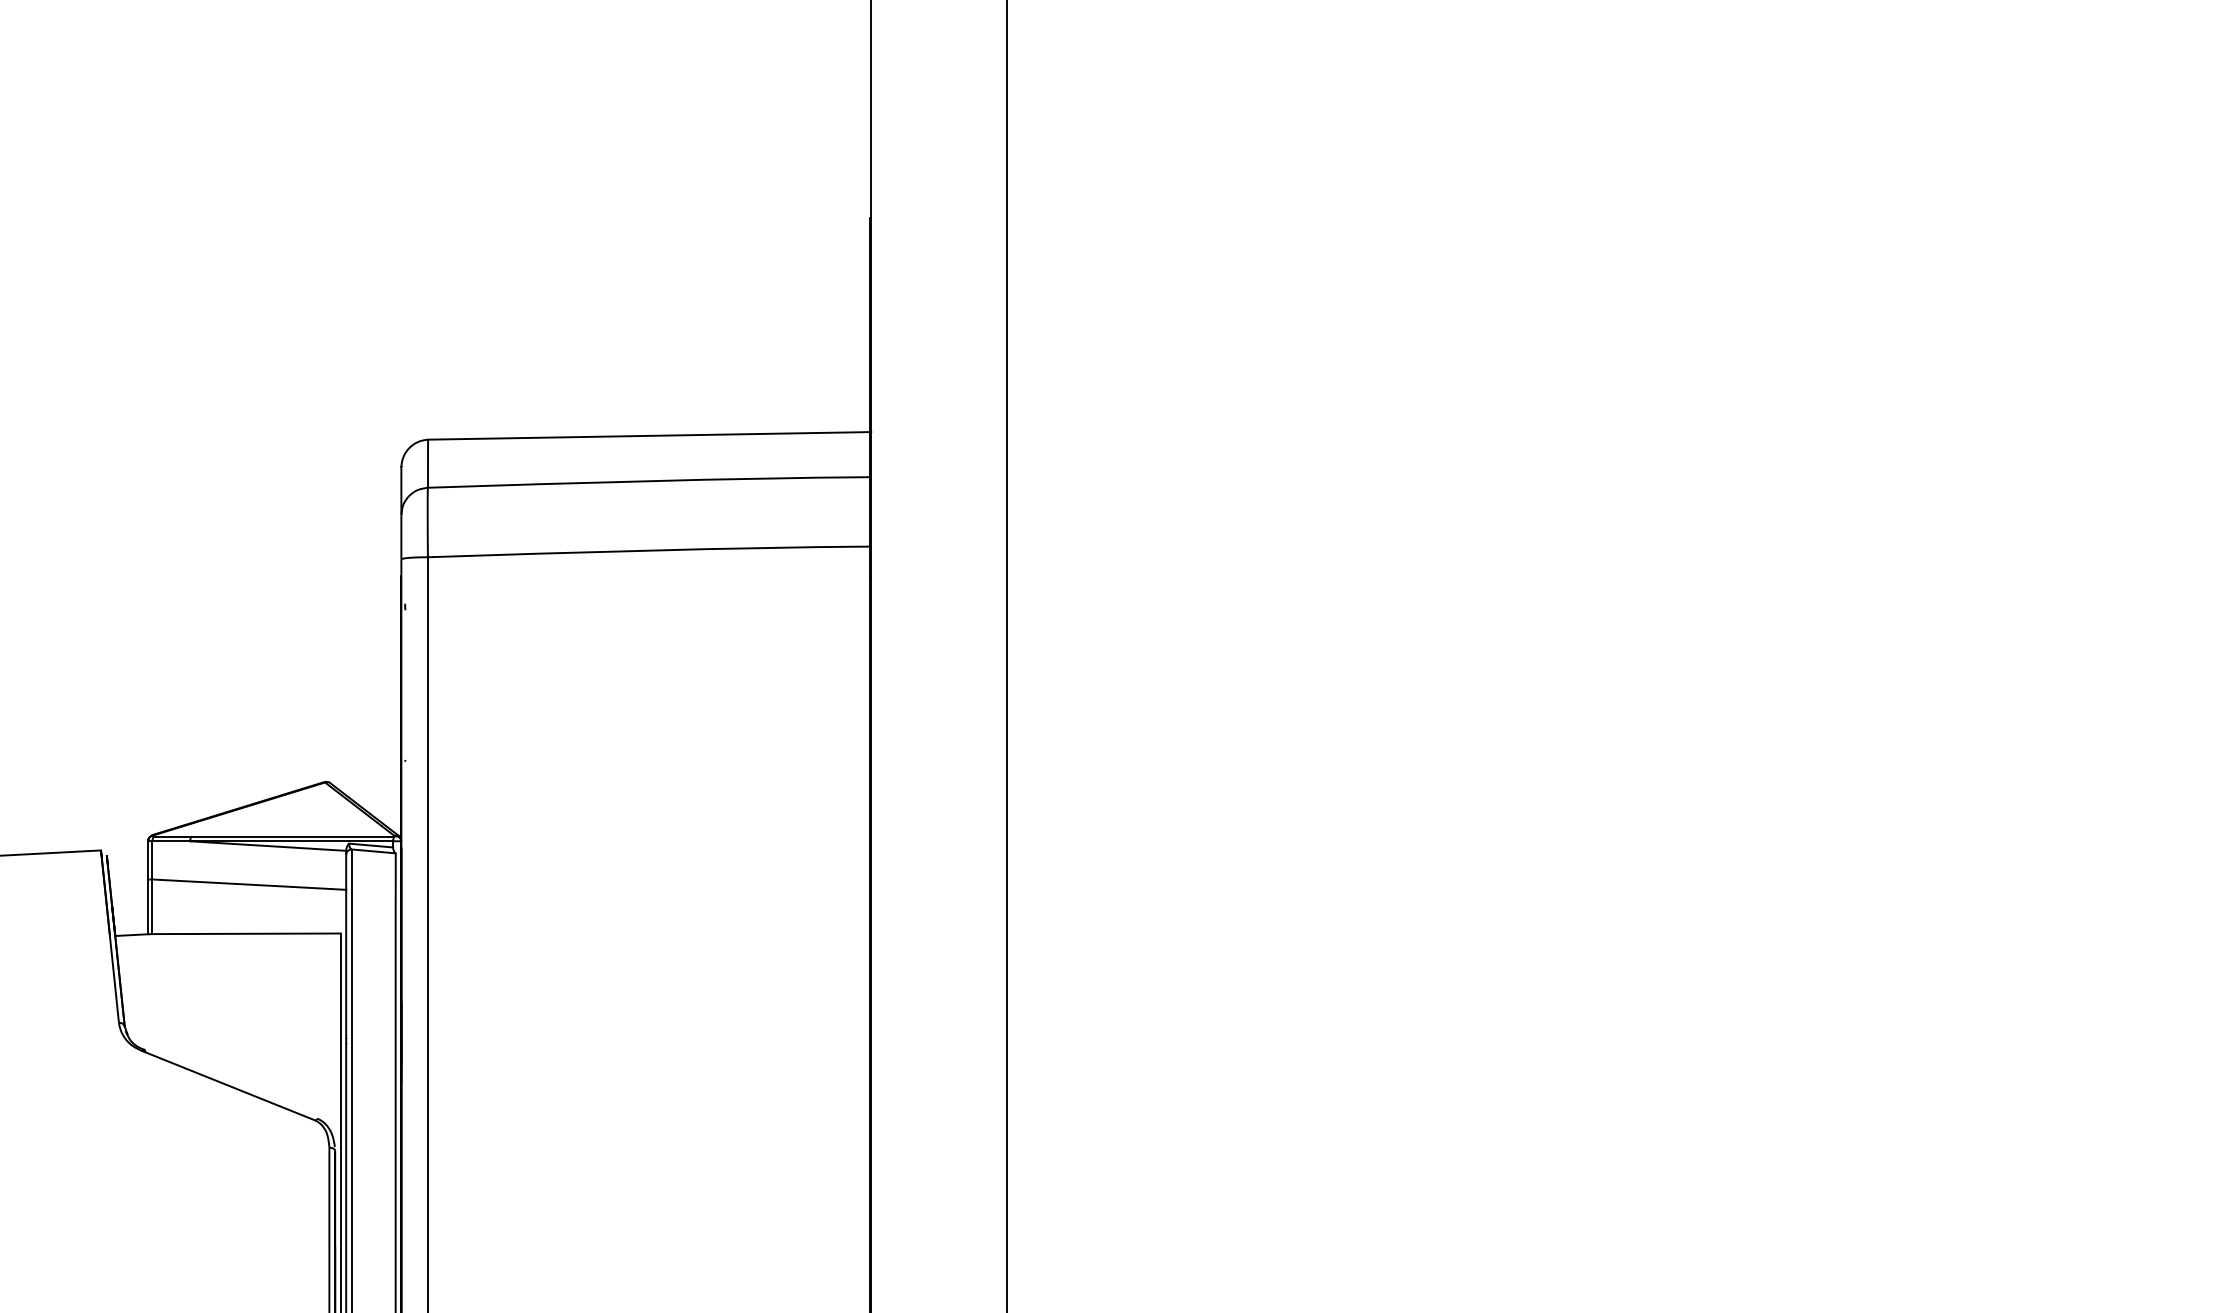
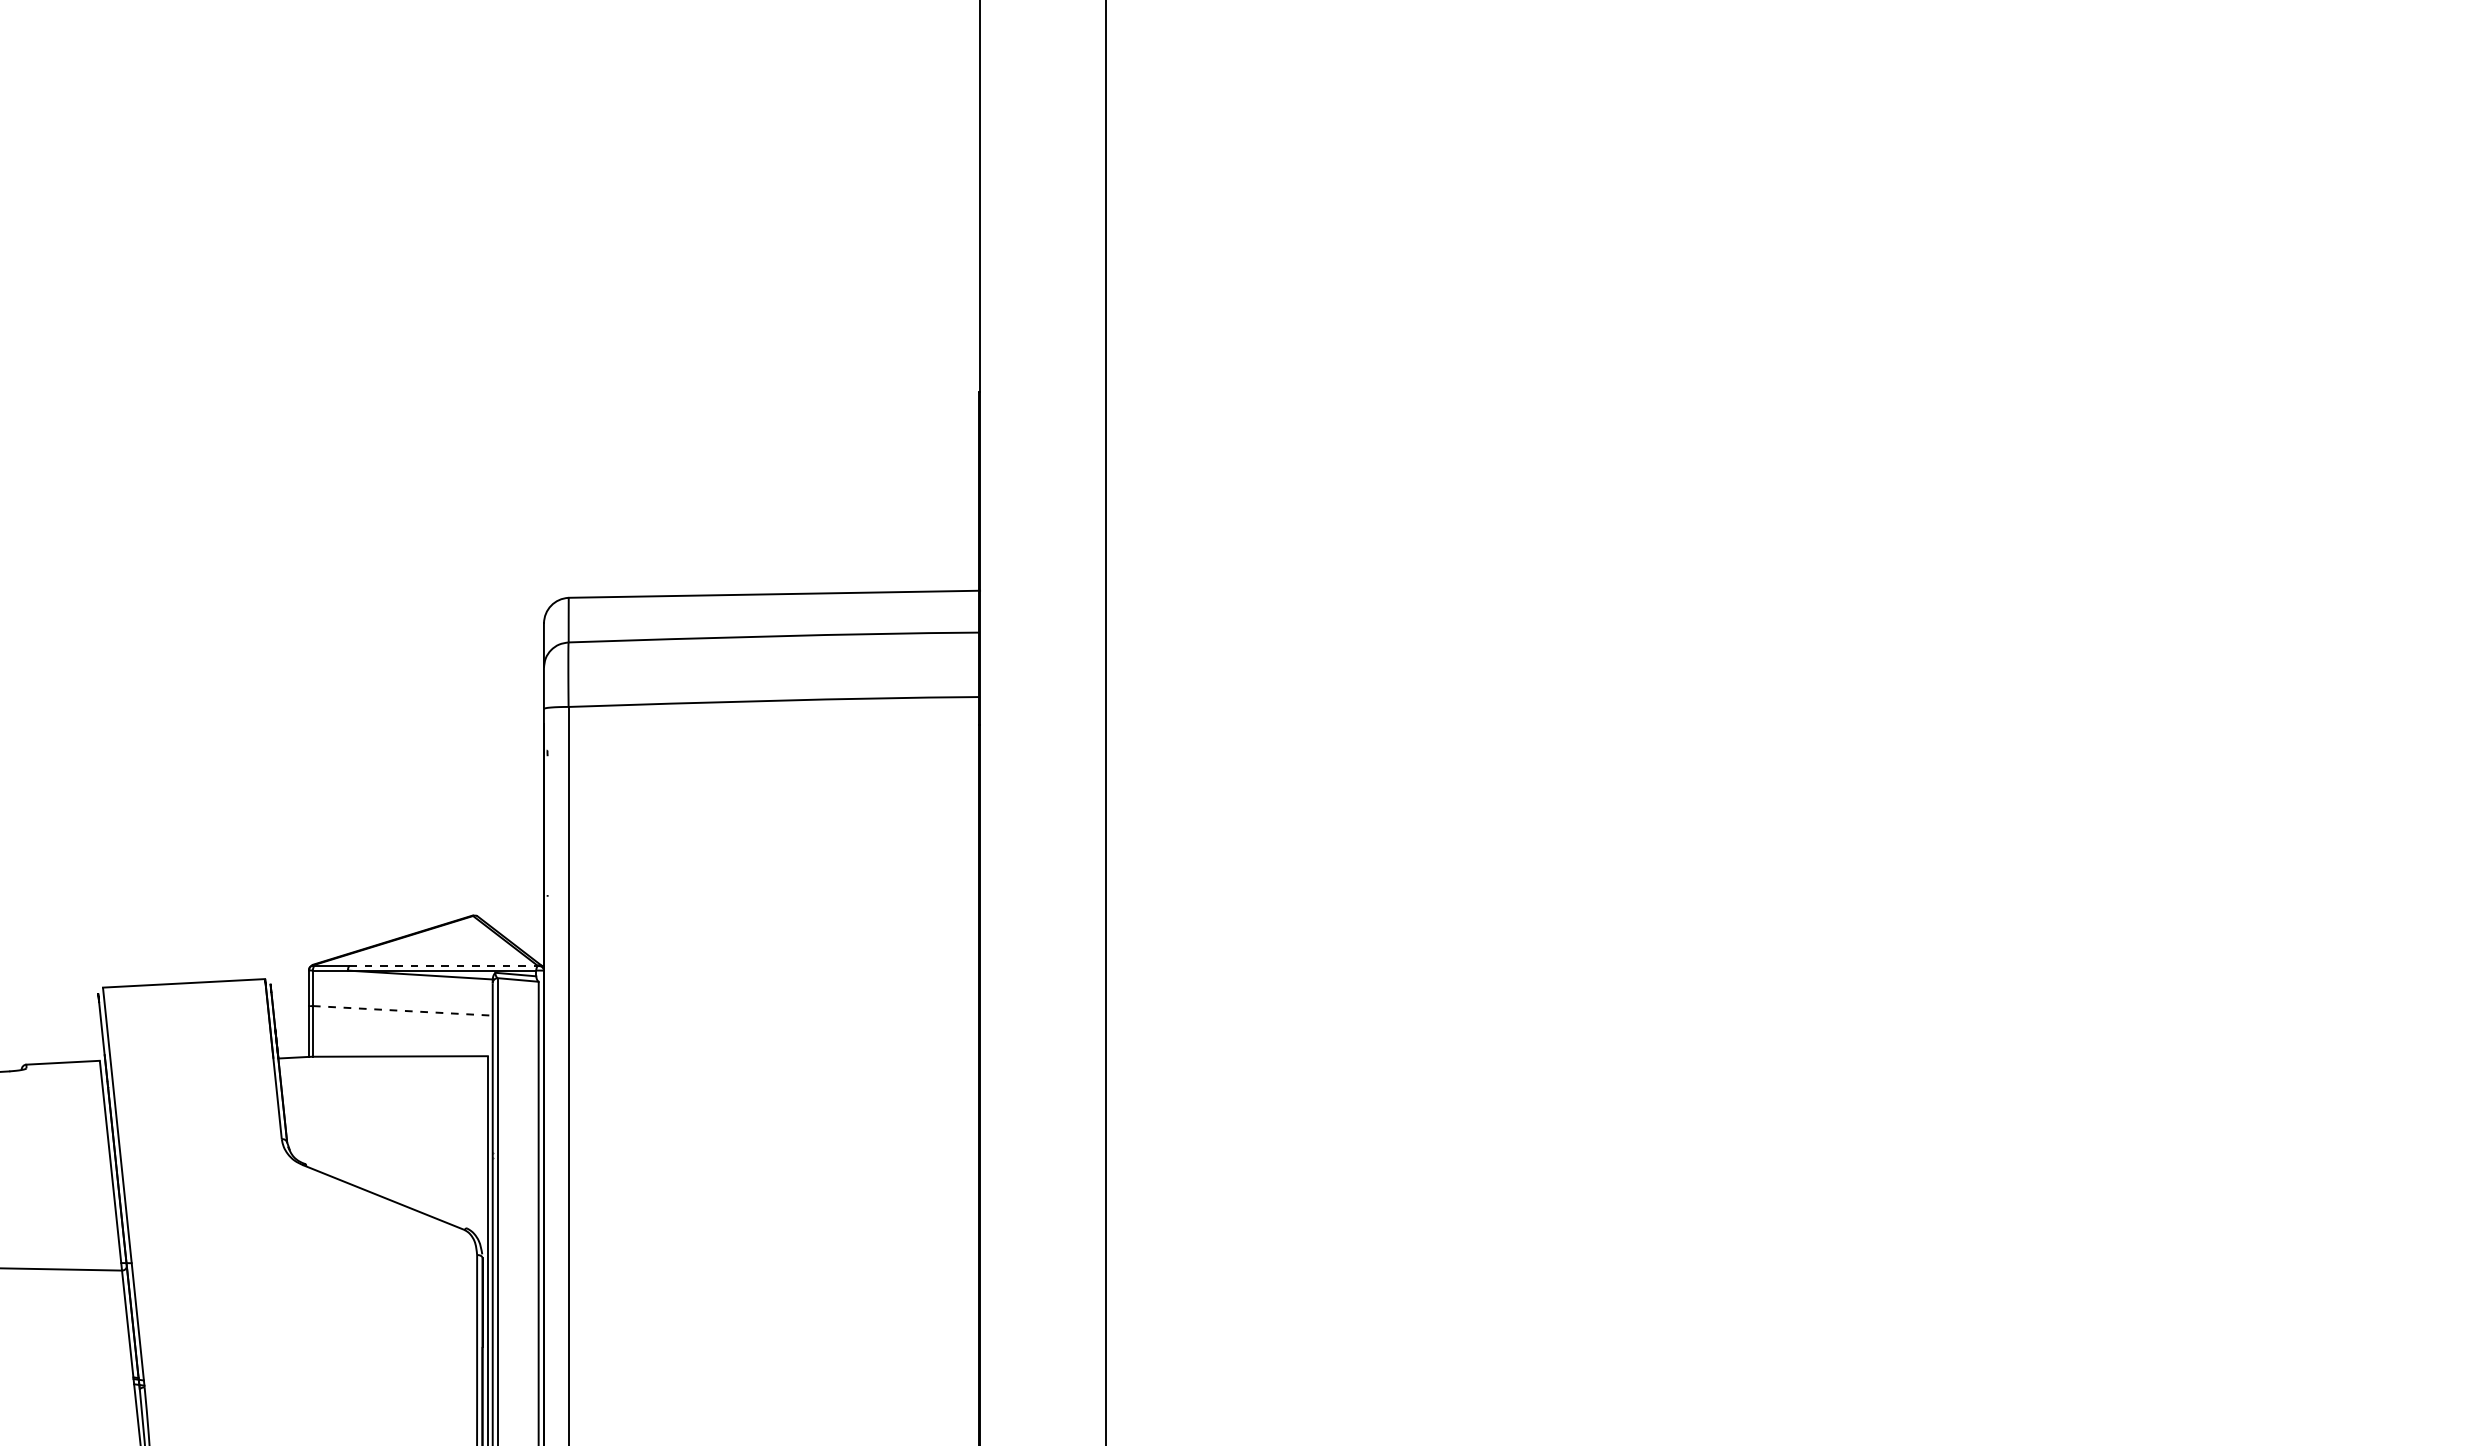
line: (293, 836) -> (443, 966), solid -> dashed
line: (250, 884) -> (403, 1010), solid -> dashed

